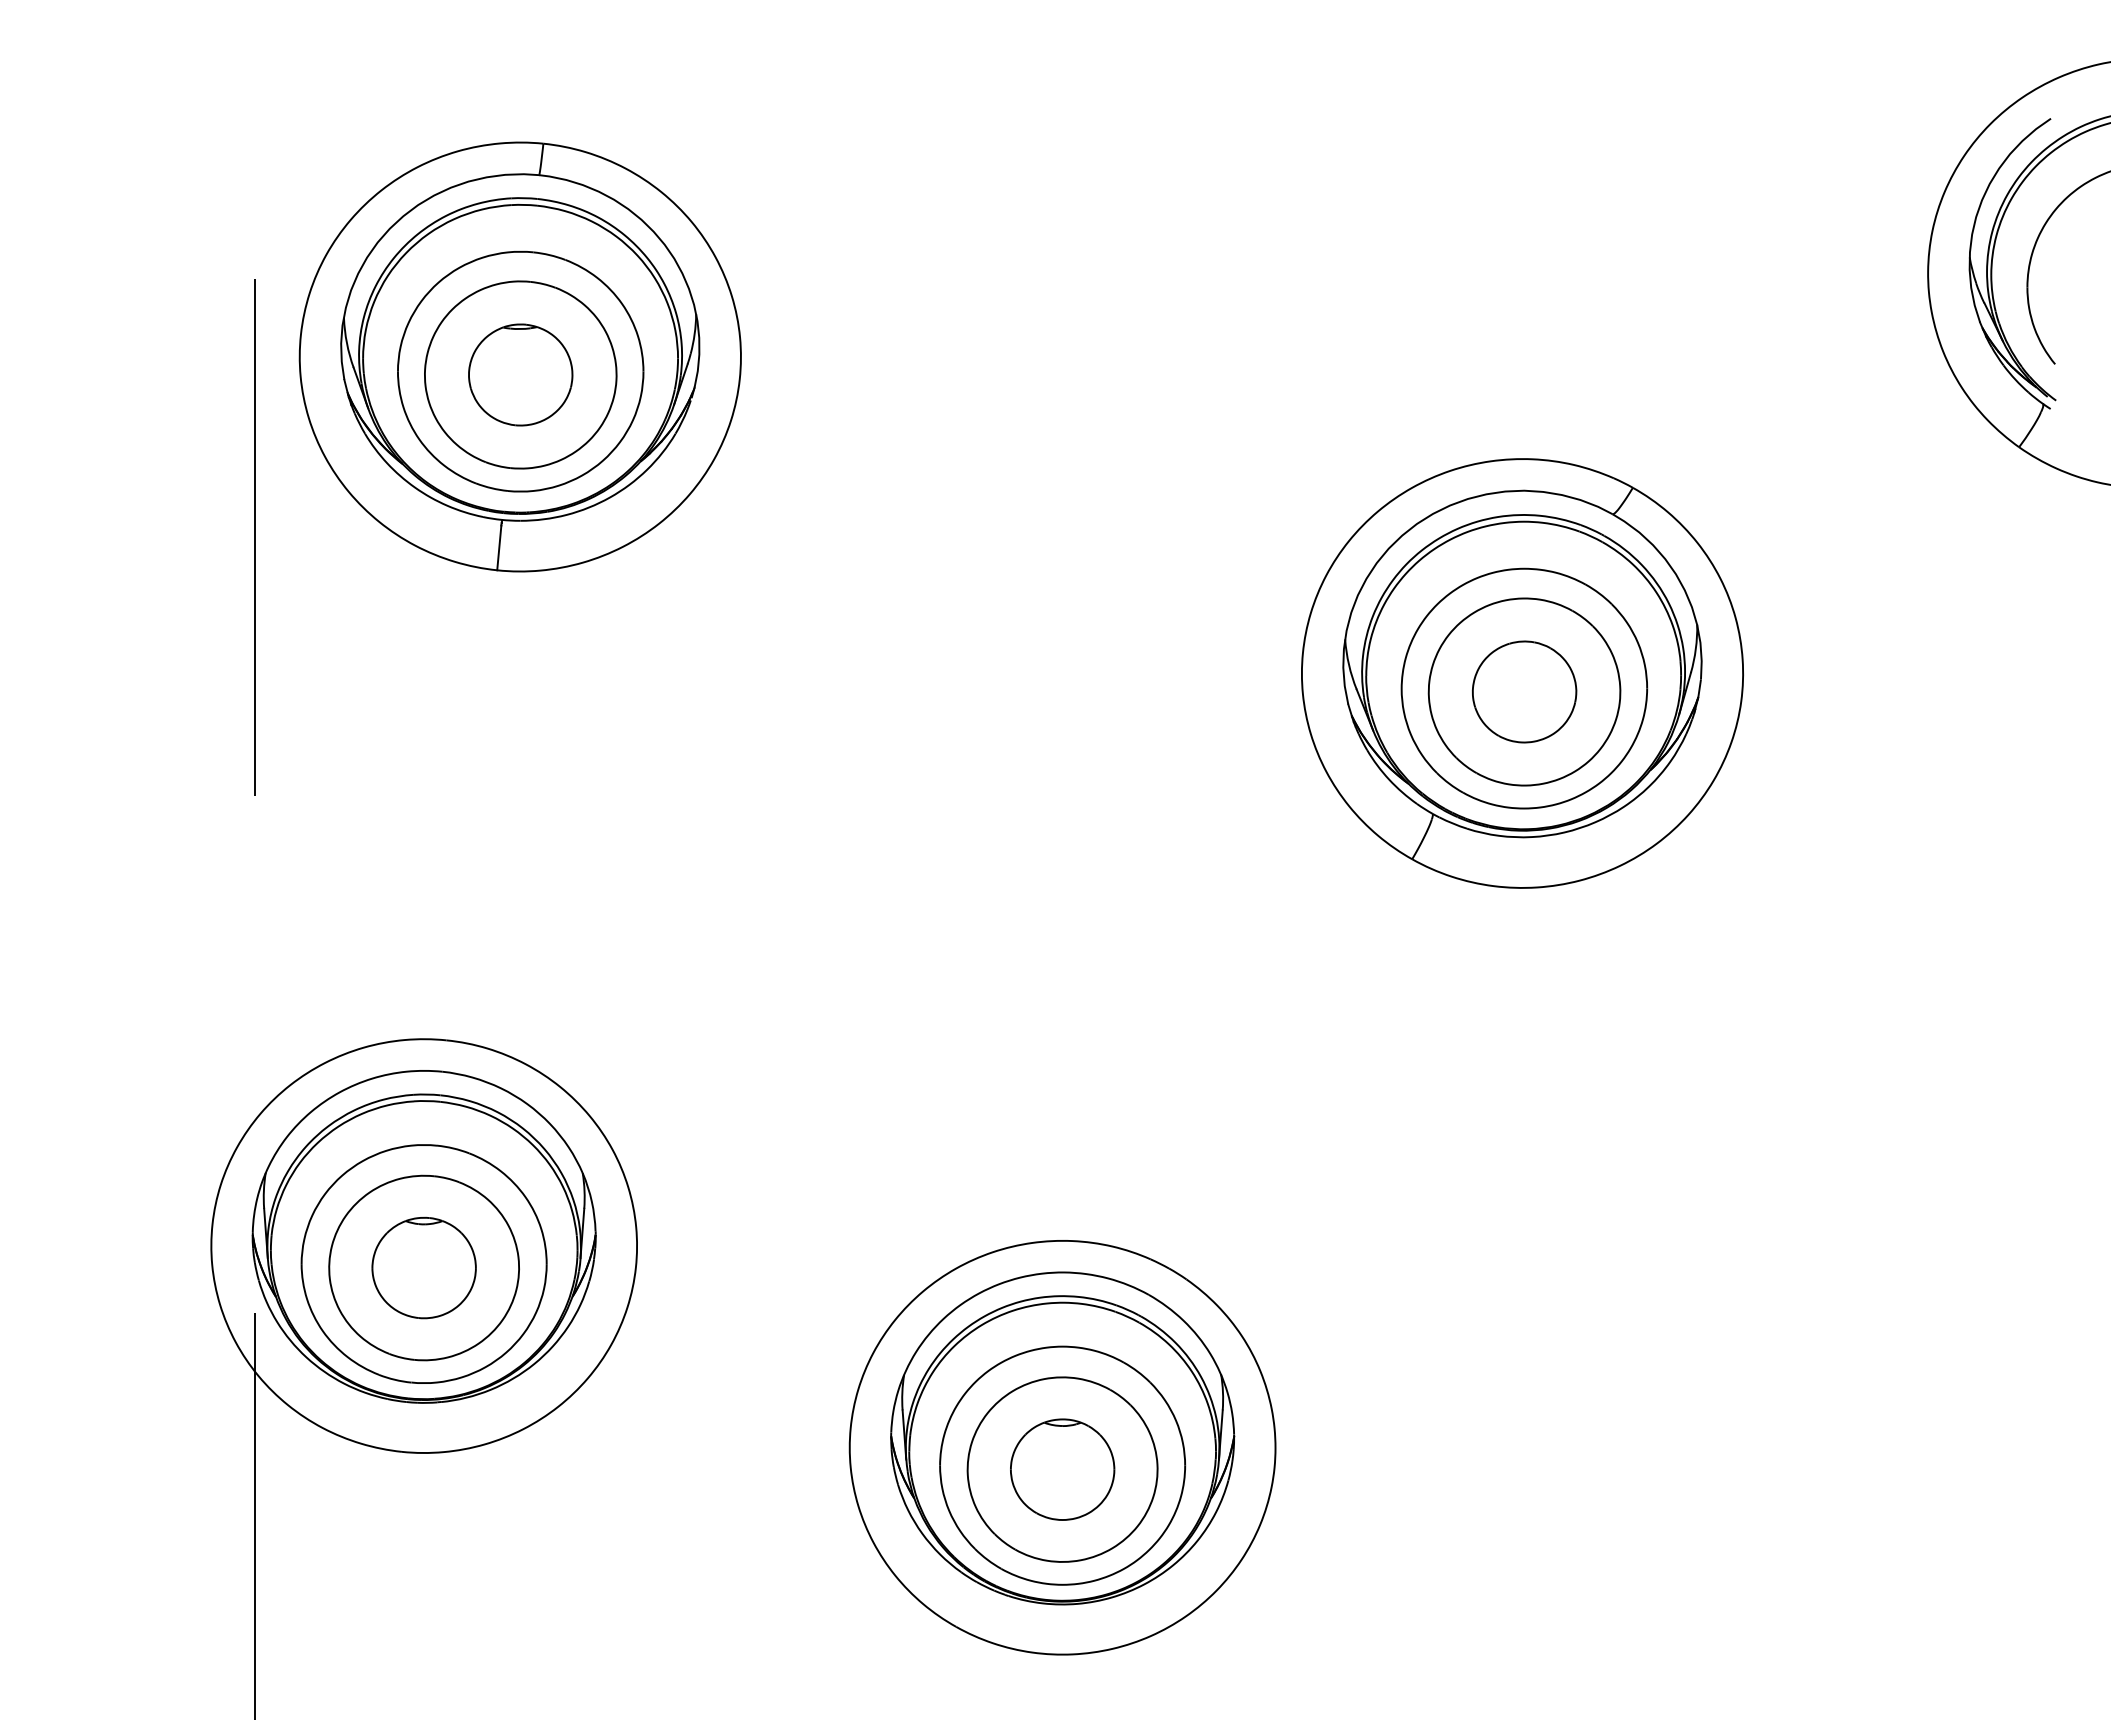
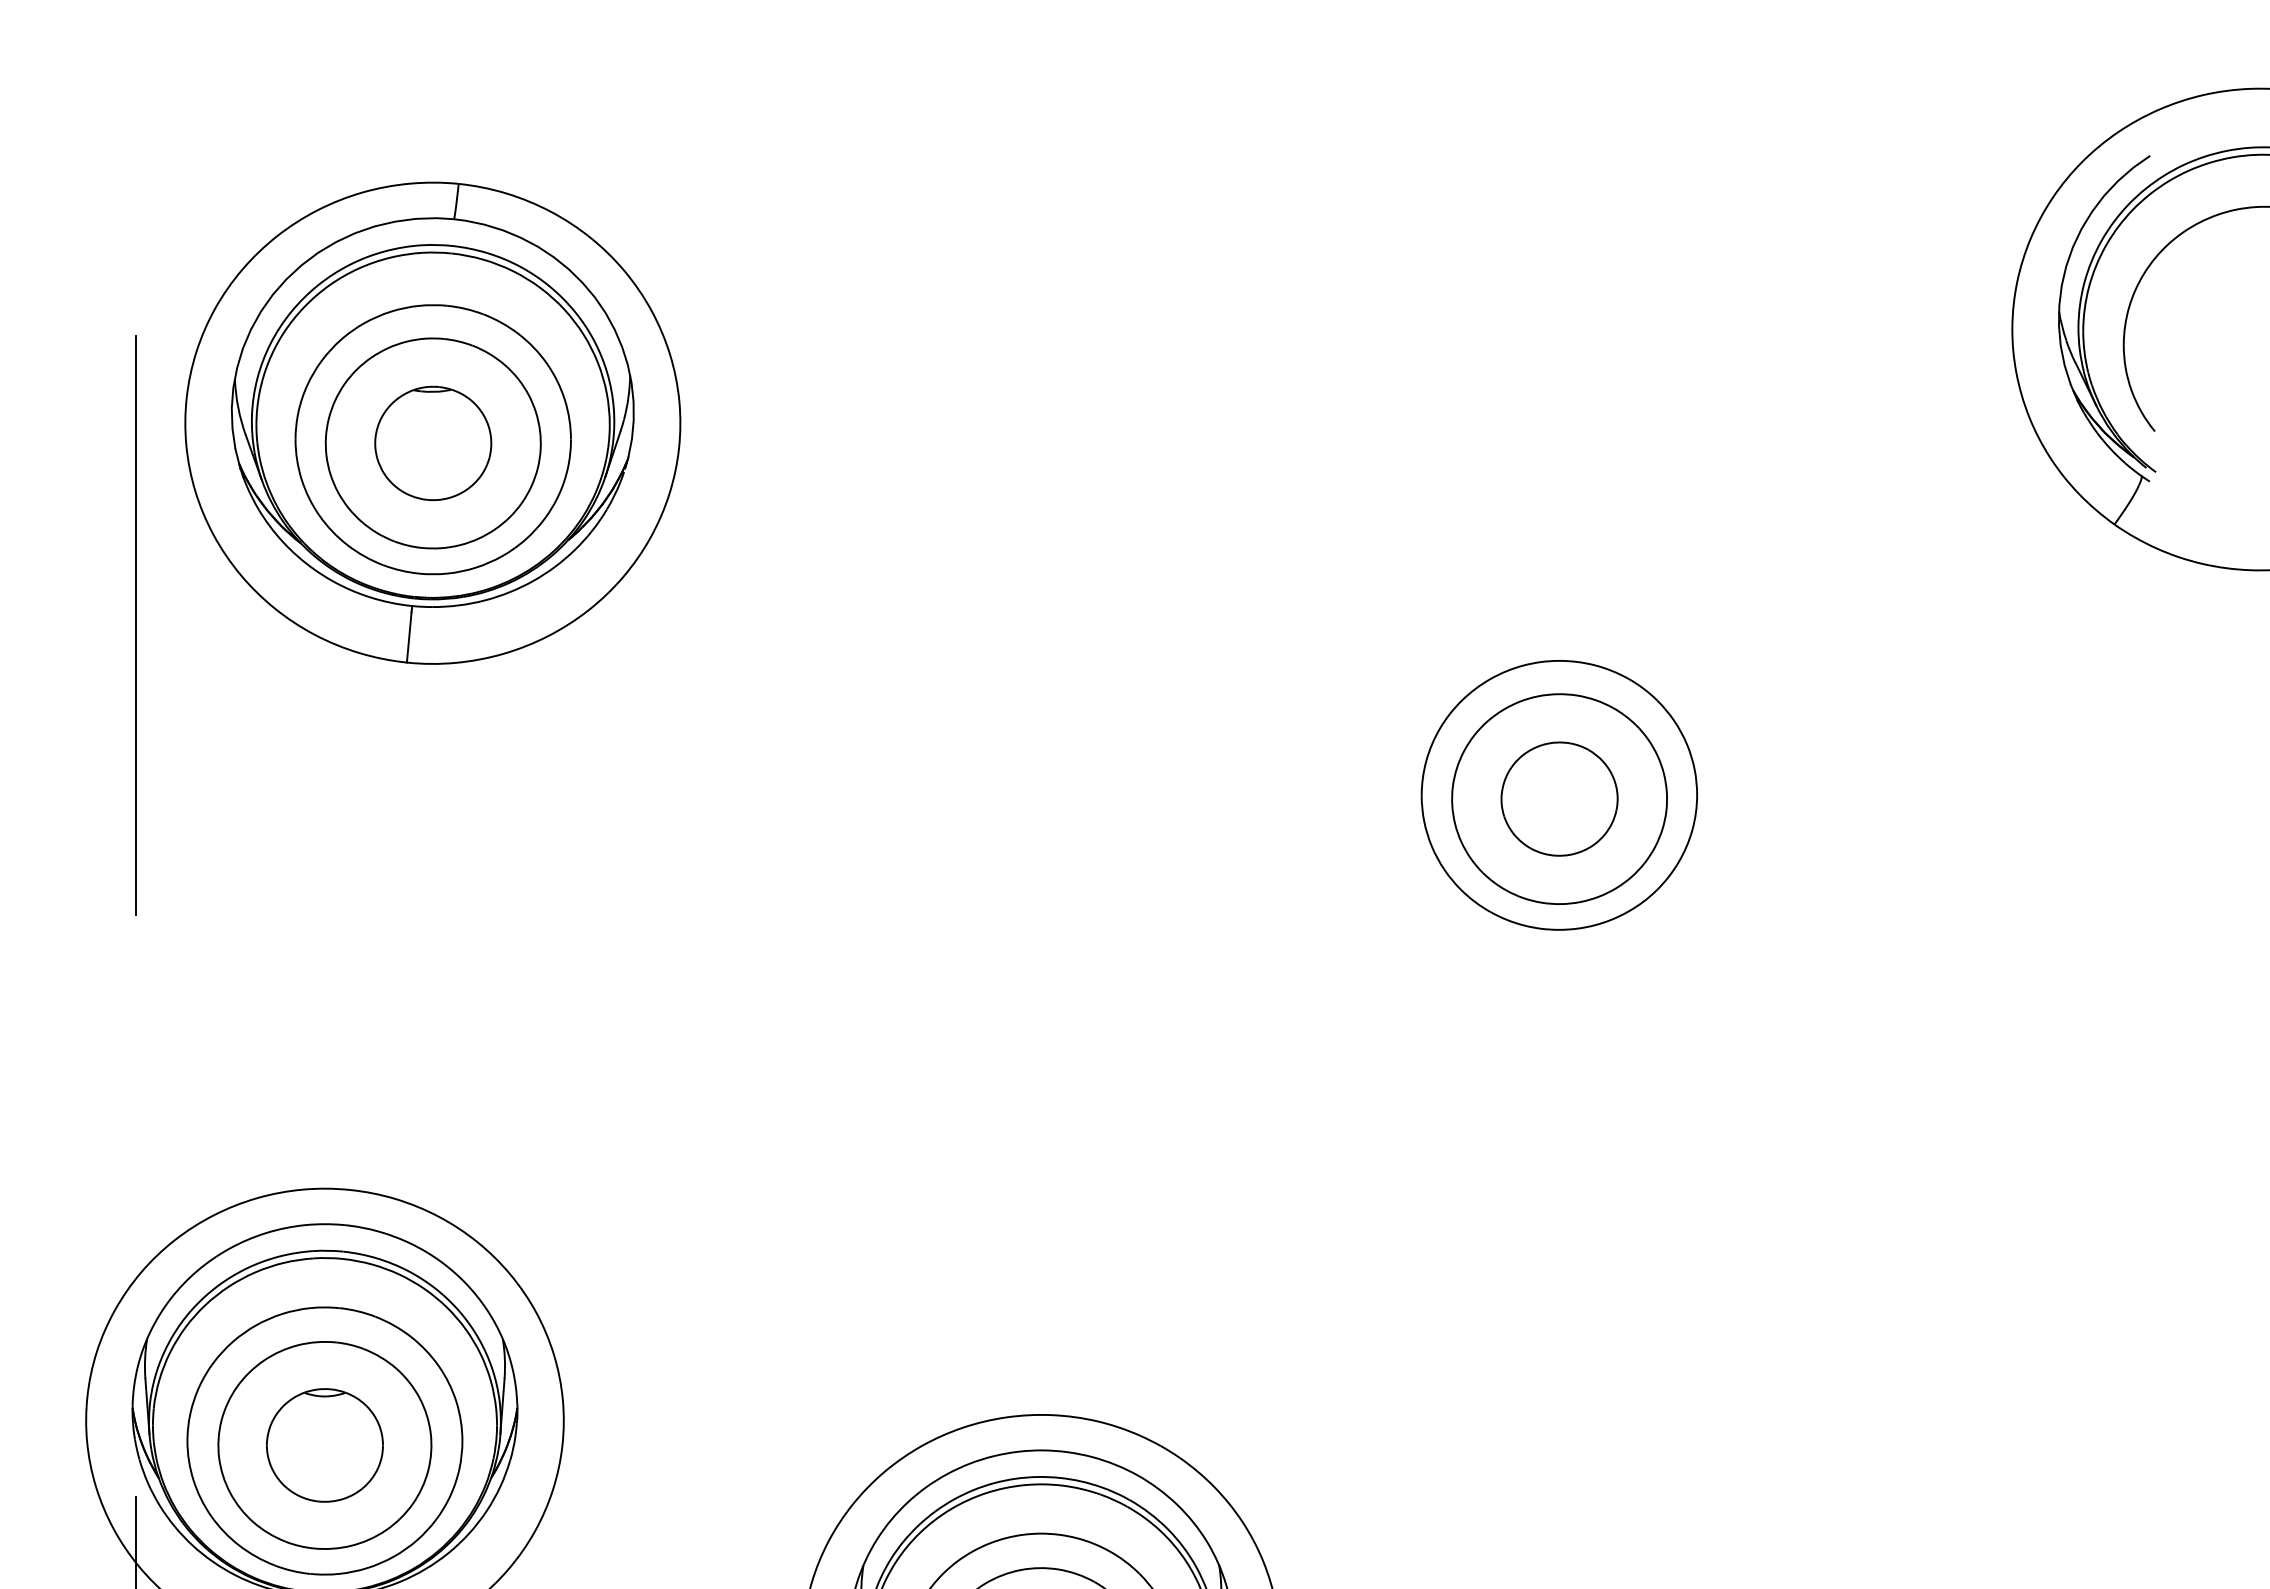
part: (1522, 673) -> (1557, 778), removed

